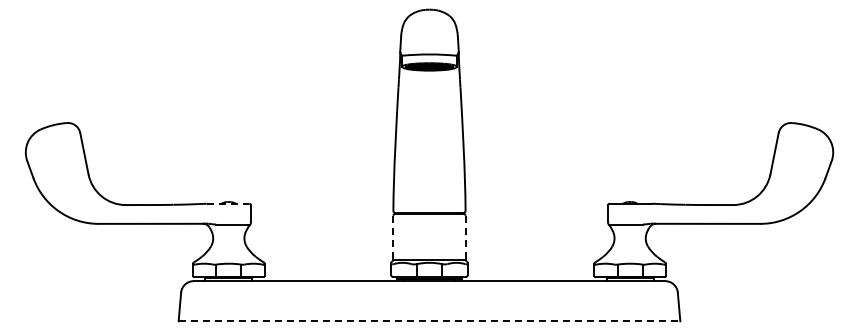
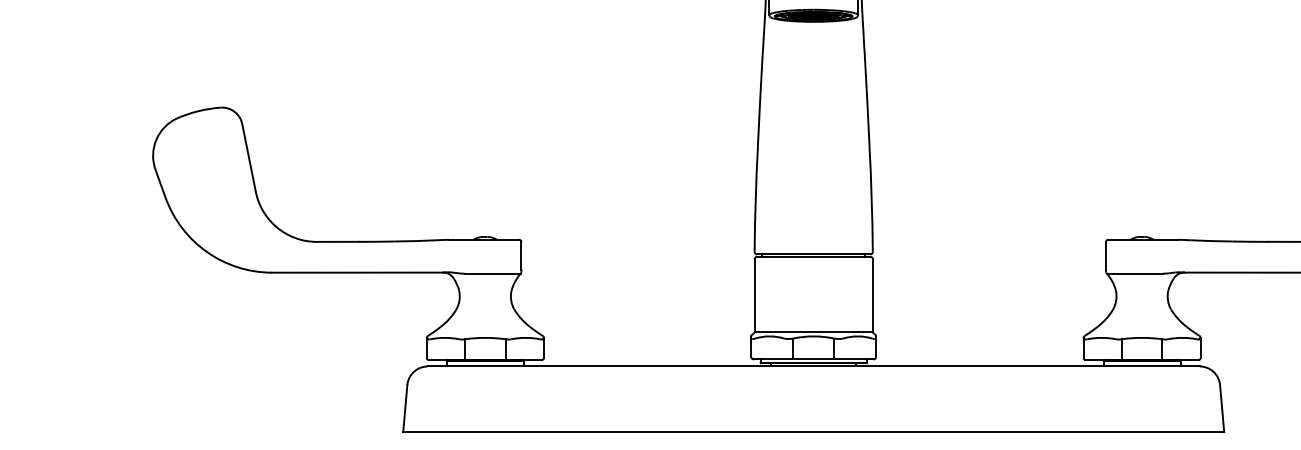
line: (228, 203) -> (484, 239), dashed -> solid
line: (393, 238) -> (754, 296), dashed -> solid
line: (465, 238) -> (872, 296), dashed -> solid
line: (429, 321) -> (813, 432), dashed -> solid

